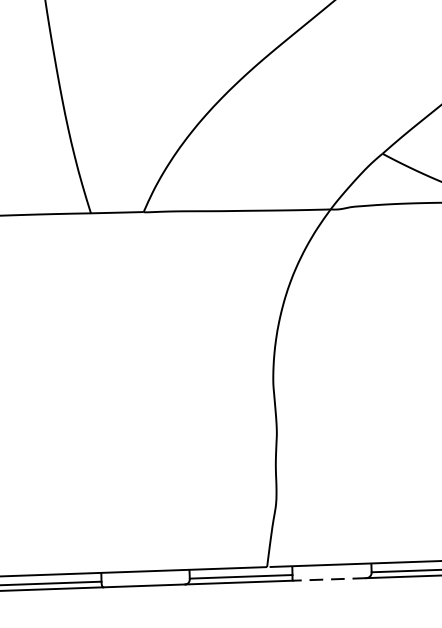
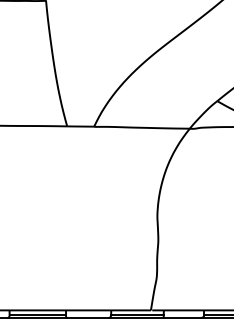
line: (329, 578) -> (182, 317), dashed -> solid

